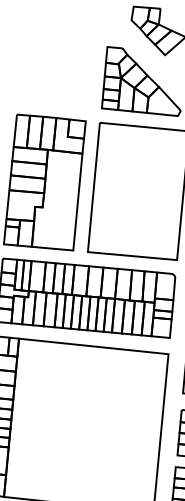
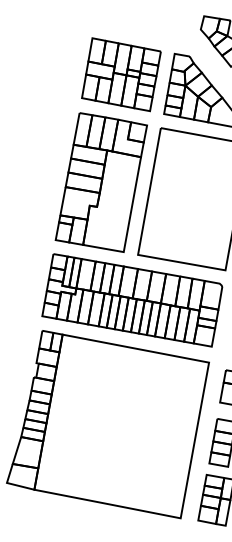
part: (55, 72) -> (121, 74), added

